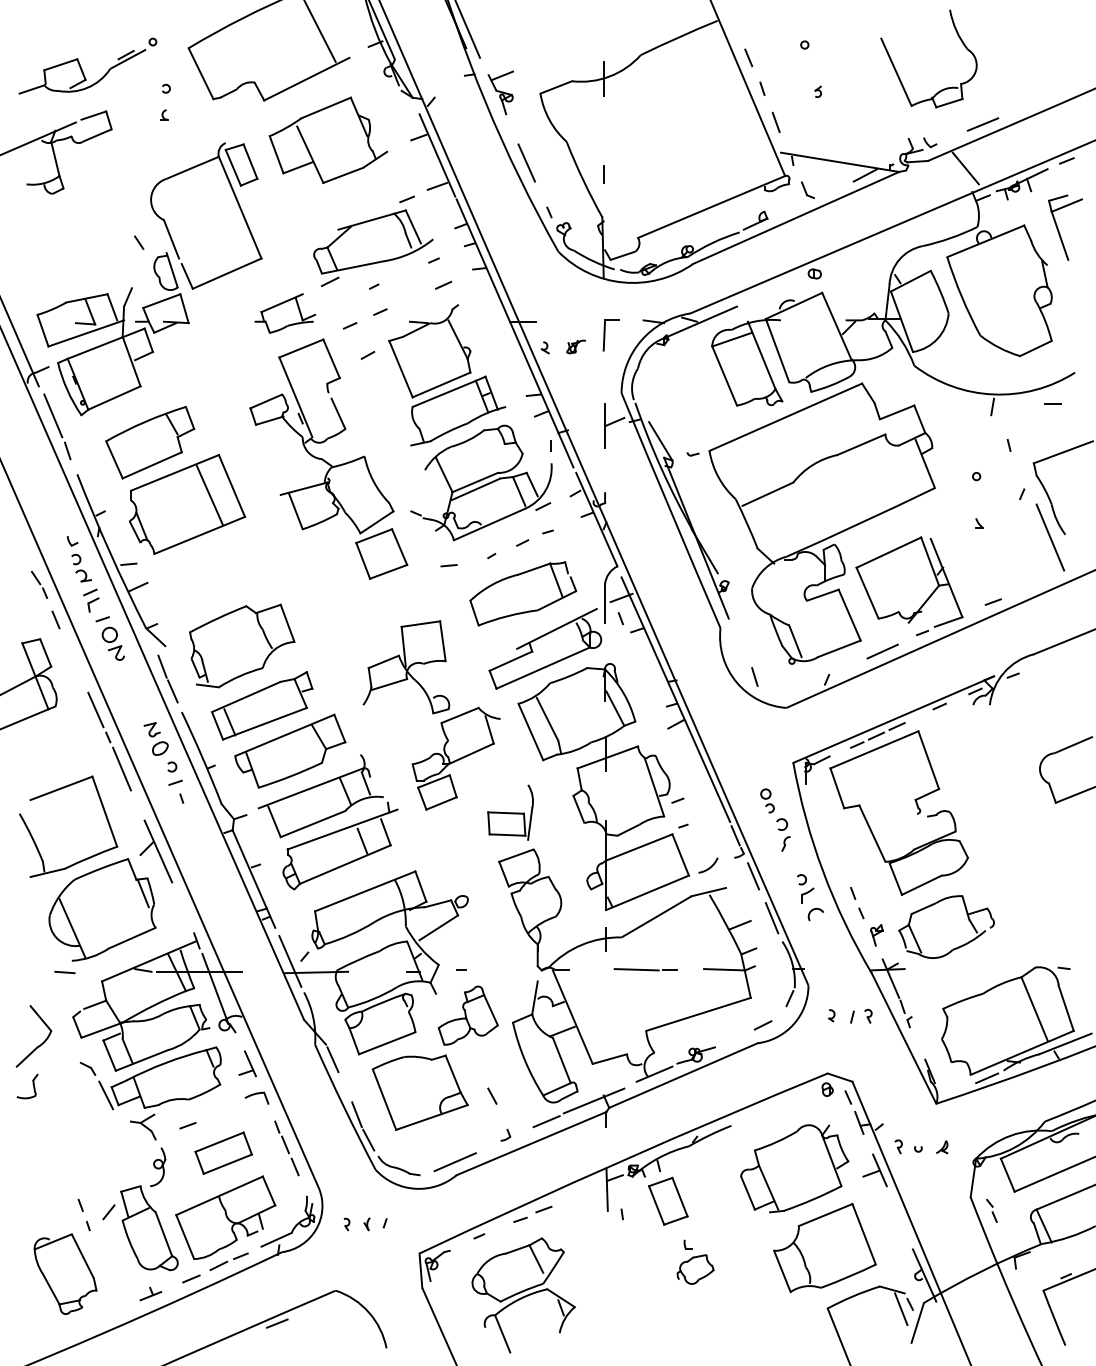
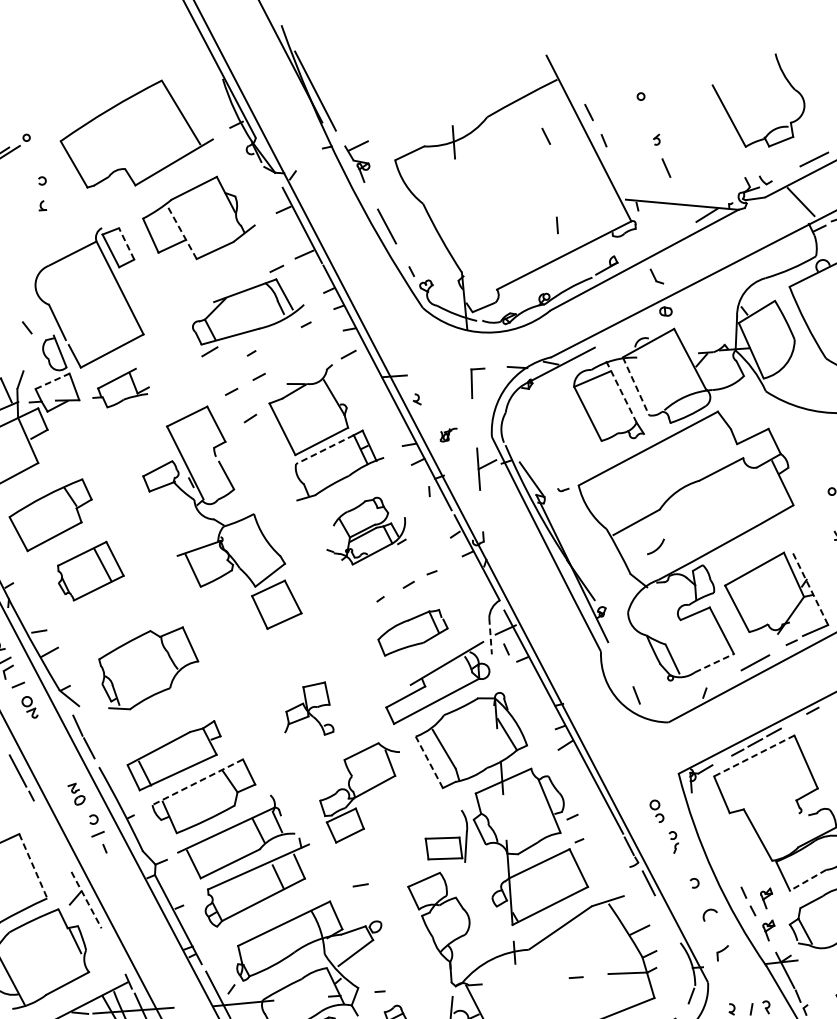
line: (701, 79) -> (546, 136), added
line: (775, 122) -> (665, 168), moved
line: (310, 154) -> (182, 233), solid -> dashed
line: (250, 161) -> (126, 243), solid -> dashed
line: (603, 174) -> (557, 225), moved
part: (807, 190) -> (656, 276), moved
line: (443, 284) -> (348, 353), moved
line: (161, 301) -> (52, 381), solid -> dashed
part: (285, 313) -> (120, 388), moved
part: (575, 346) -> (448, 434), moved
line: (777, 350) -> (635, 386), solid -> dashed
line: (761, 355) -> (621, 392), solid -> dashed
line: (443, 394) -> (324, 450), solid -> dashed
part: (481, 482) -> (365, 530), size x0.6
part: (187, 504) -> (90, 571), size x0.6
line: (448, 565) -> (360, 885), moved
line: (946, 578) -> (810, 589), solid -> dashed
part: (523, 593) -> (413, 632), size x0.7
line: (605, 603) -> (490, 636), solid -> dashed
part: (263, 634) -> (168, 656), moved
part: (112, 643) -> (29, 707), size x0.7
line: (839, 648) -> (714, 662), solid -> dashed
part: (406, 667) -> (307, 709), size x0.6
line: (530, 731) -> (428, 761), solid -> dashed
line: (284, 735) -> (197, 782), solid -> dashed
part: (155, 738) -> (76, 793), size x0.7
line: (874, 749) -> (754, 755), solid -> dashed
line: (121, 768) -> (46, 824), removed
line: (105, 812) -> (34, 866), solid -> dashed
part: (510, 812) -> (446, 837), moved
part: (783, 834) -> (674, 841), size x0.7
line: (158, 851) -> (86, 900), solid -> dashed
arc: (708, 867) -> (656, 548), moved
line: (921, 885) -> (807, 880), solid -> dashed
part: (807, 895) -> (722, 952), moved
part: (876, 901) -> (766, 898), added
line: (771, 918) -> (668, 921), removed
line: (636, 969) -> (544, 978), removed

